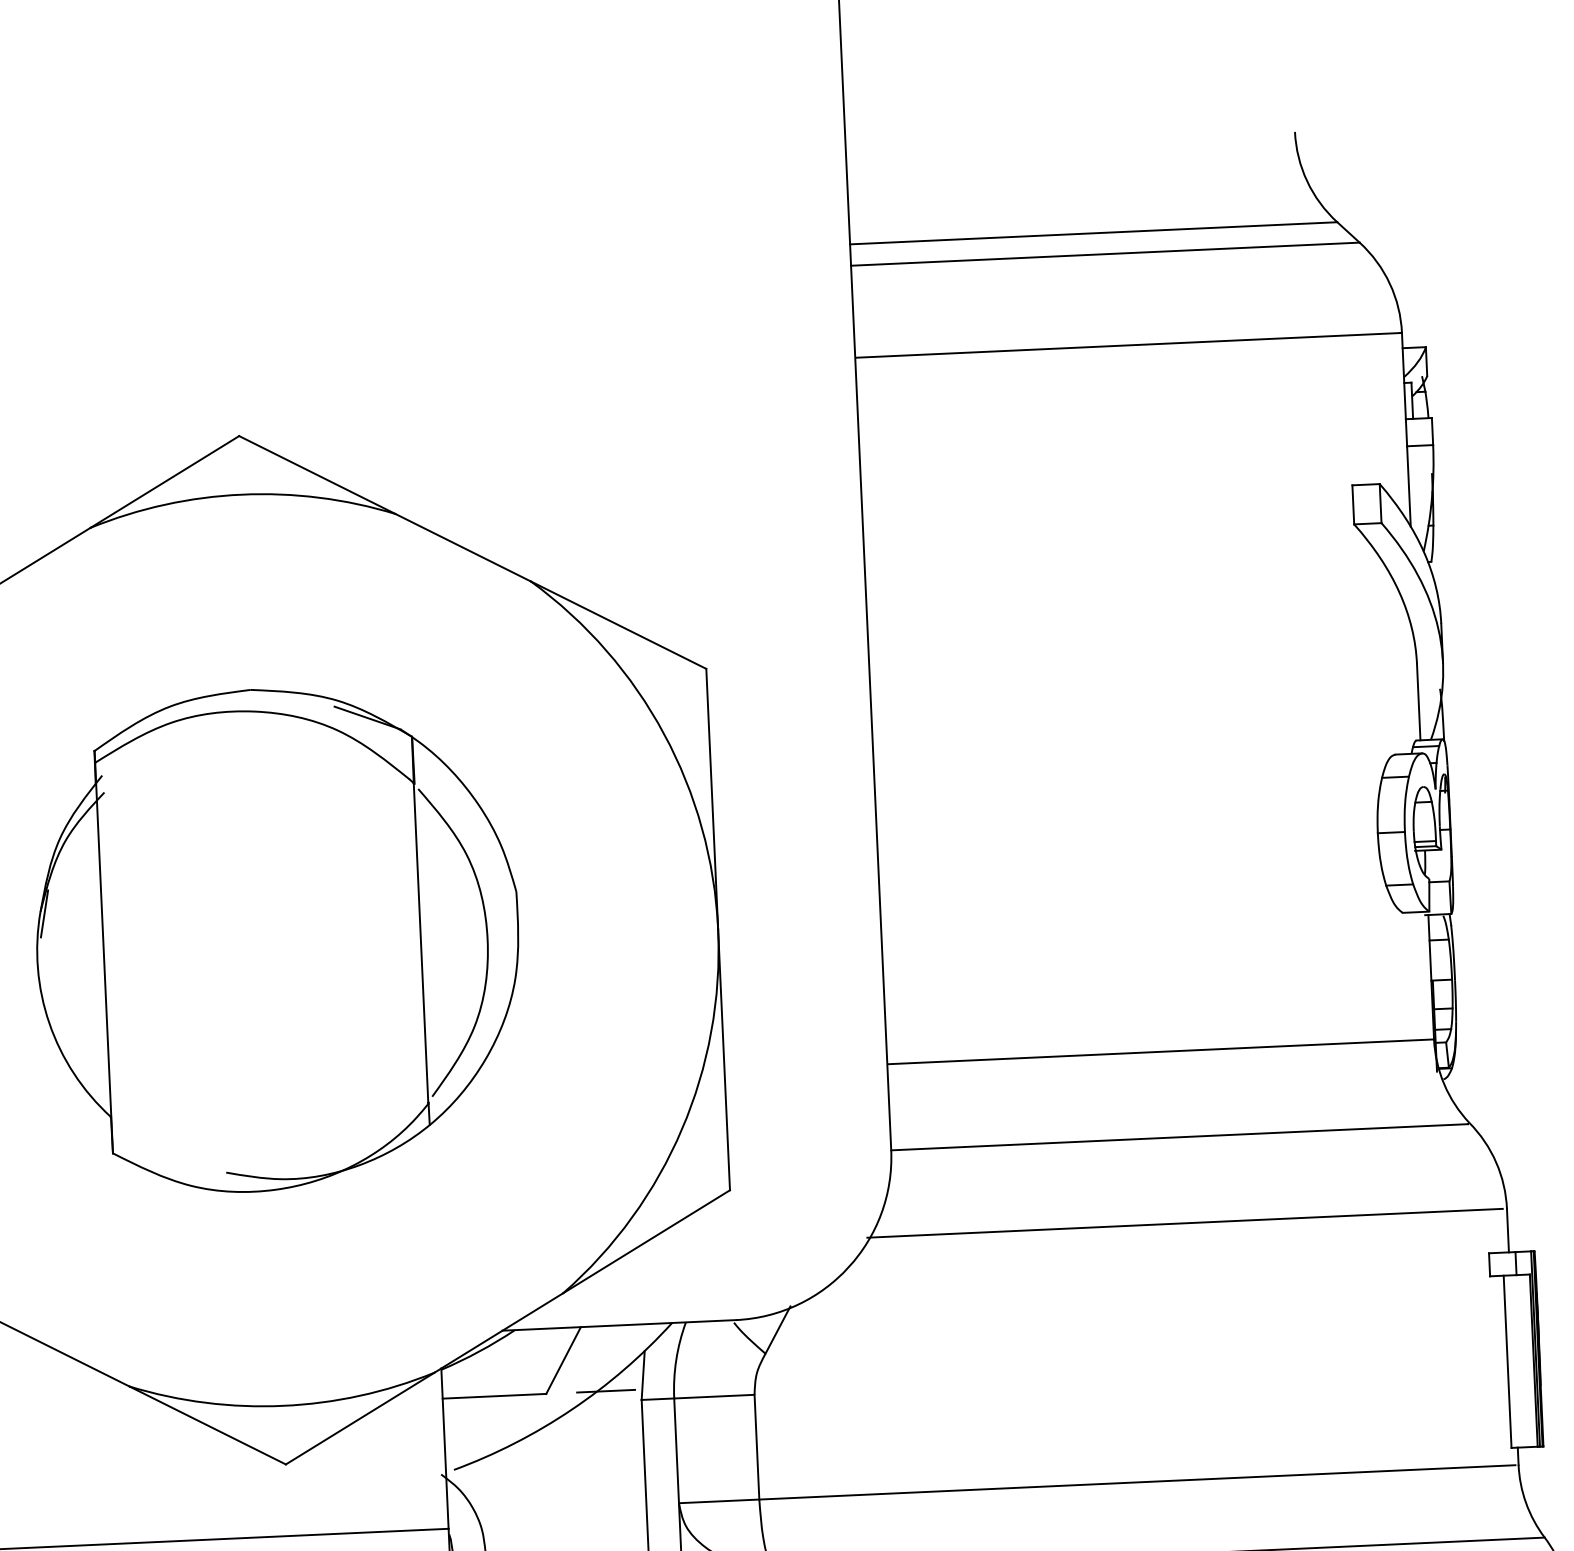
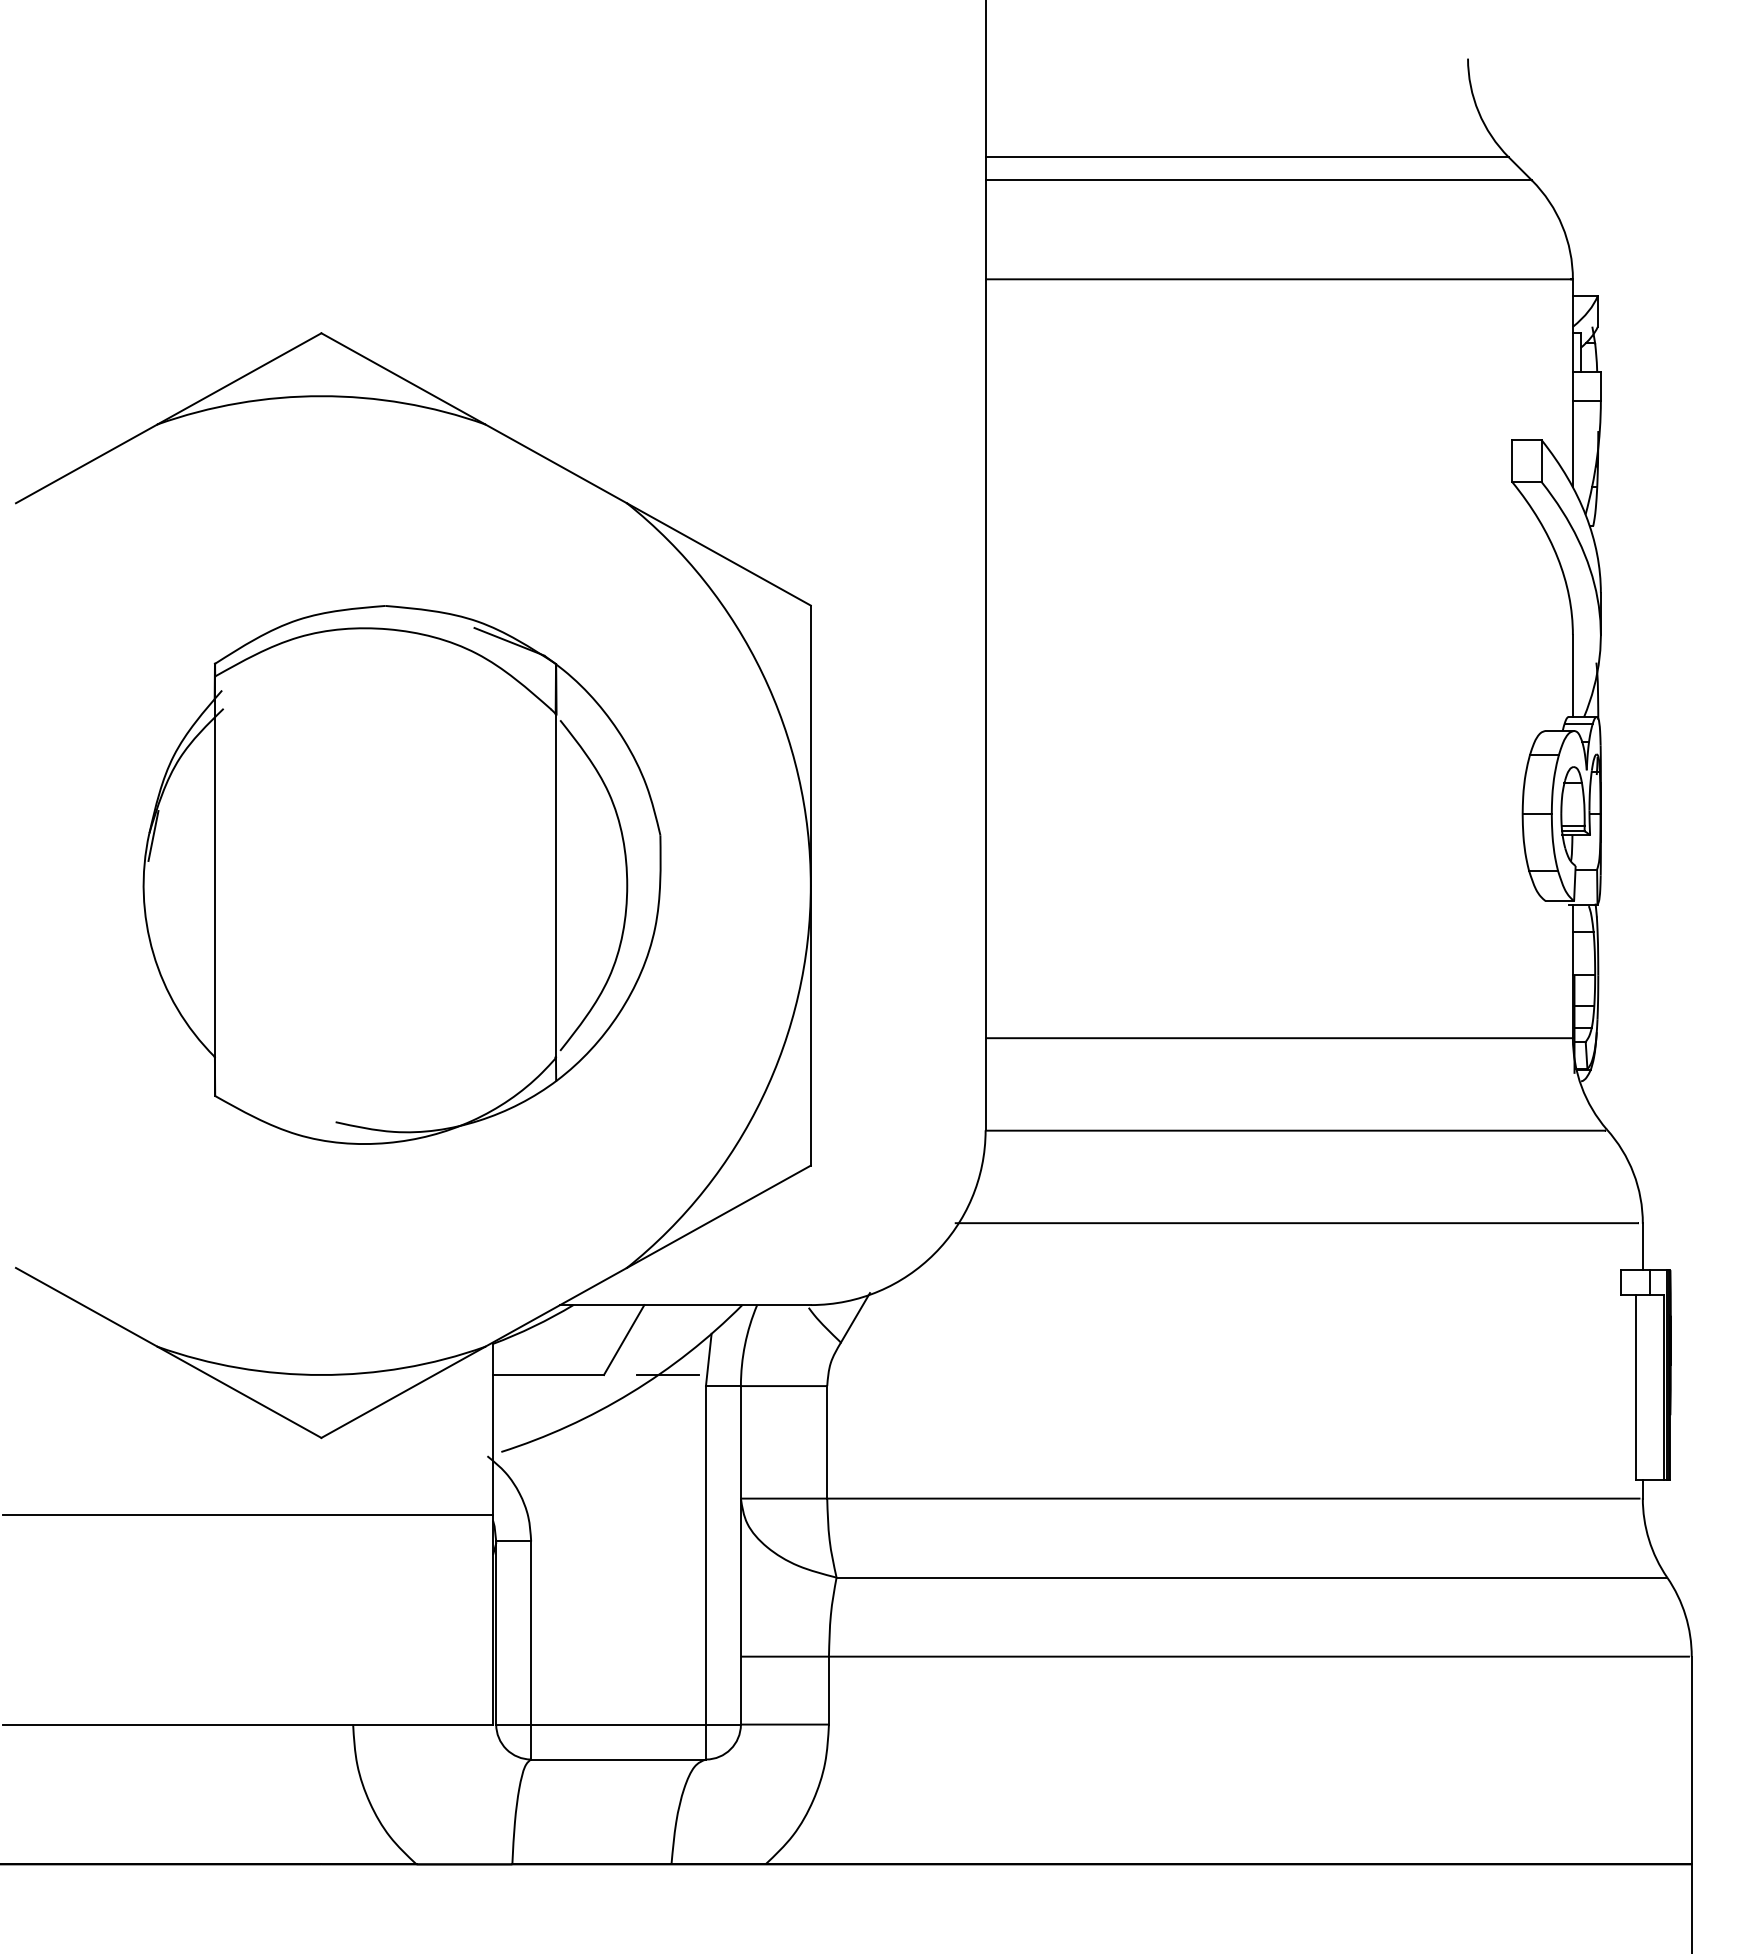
part: (277, 939) -> (401, 874), moved

